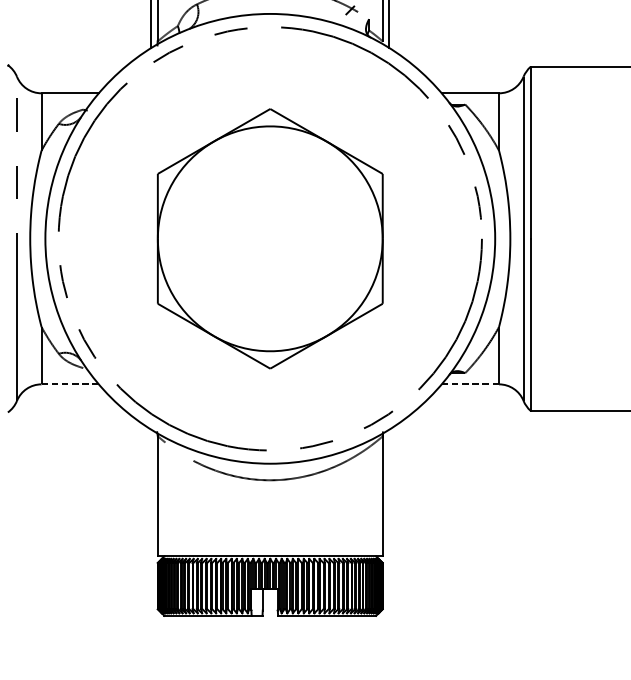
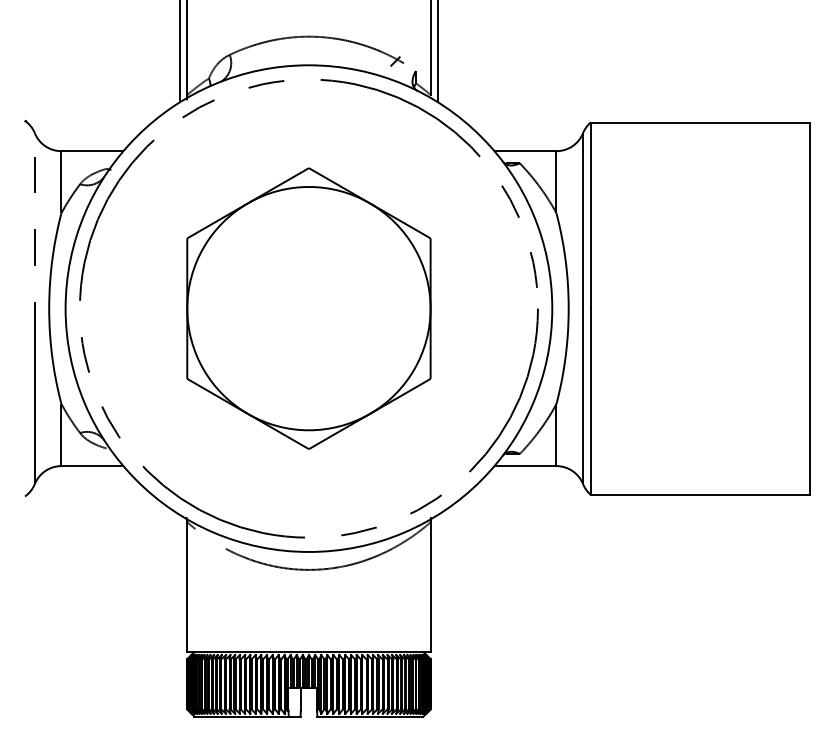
line: (70, 384) -> (92, 466), dashed -> solid
line: (470, 384) -> (525, 466), dashed -> solid

